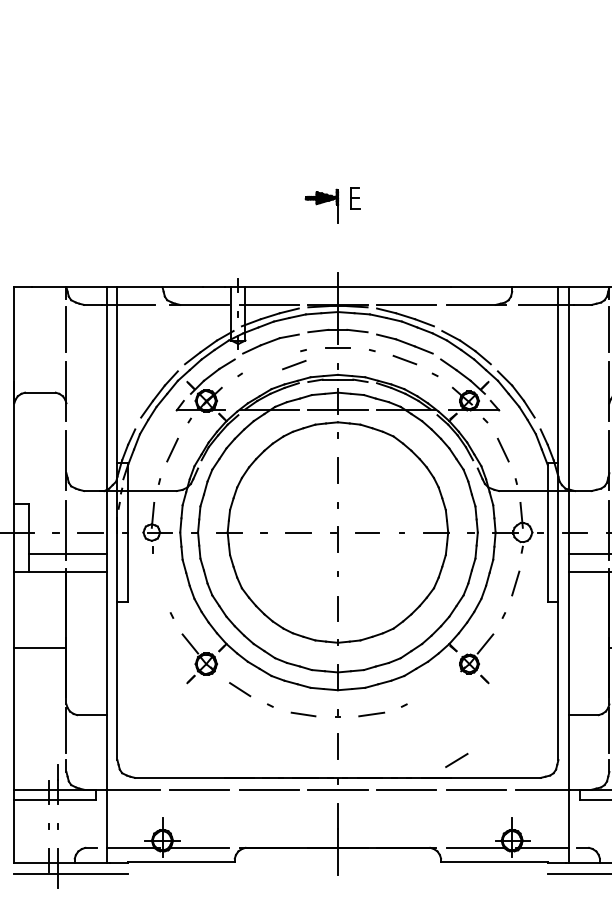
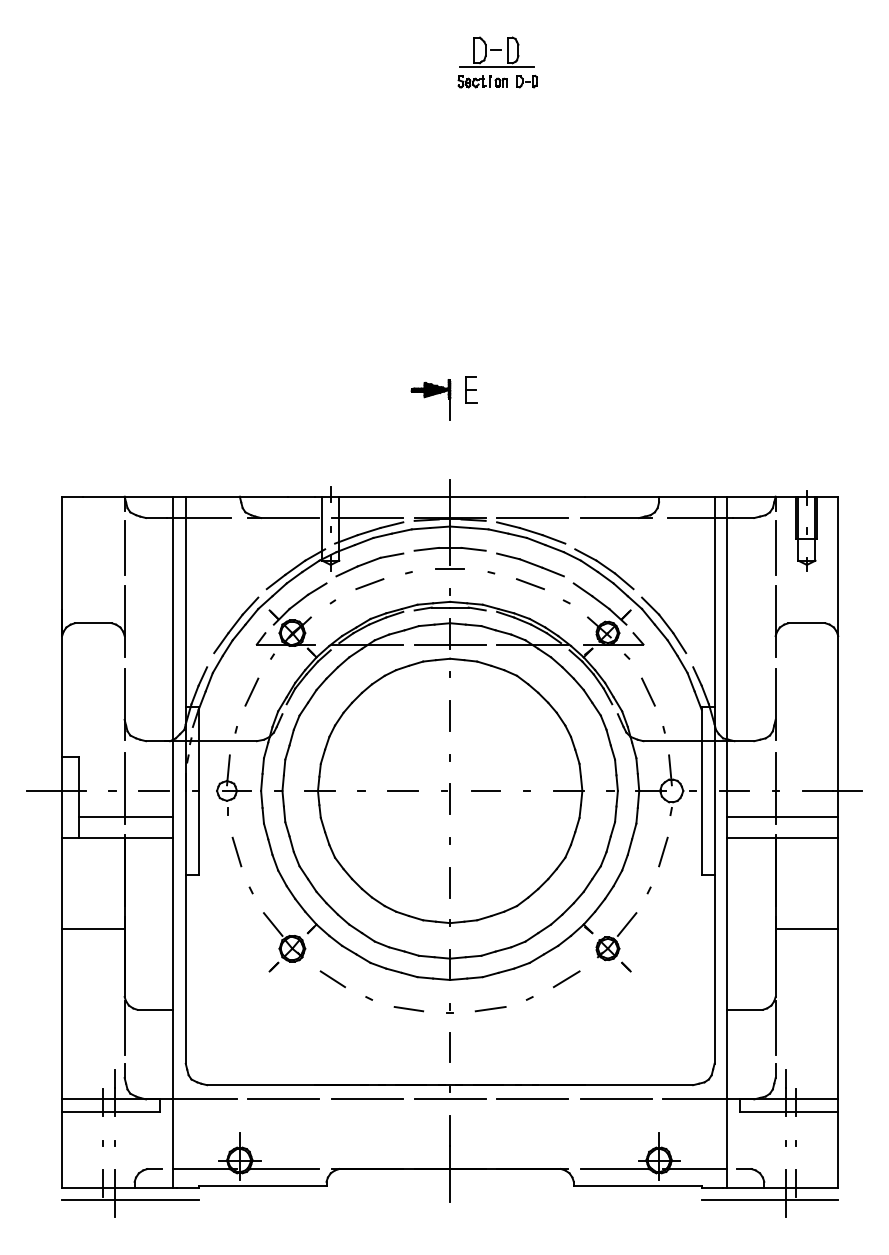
line: (294, 364) -> (369, 583), moved
line: (159, 583) -> (236, 851), added
line: (456, 760) -> (566, 979), moved

